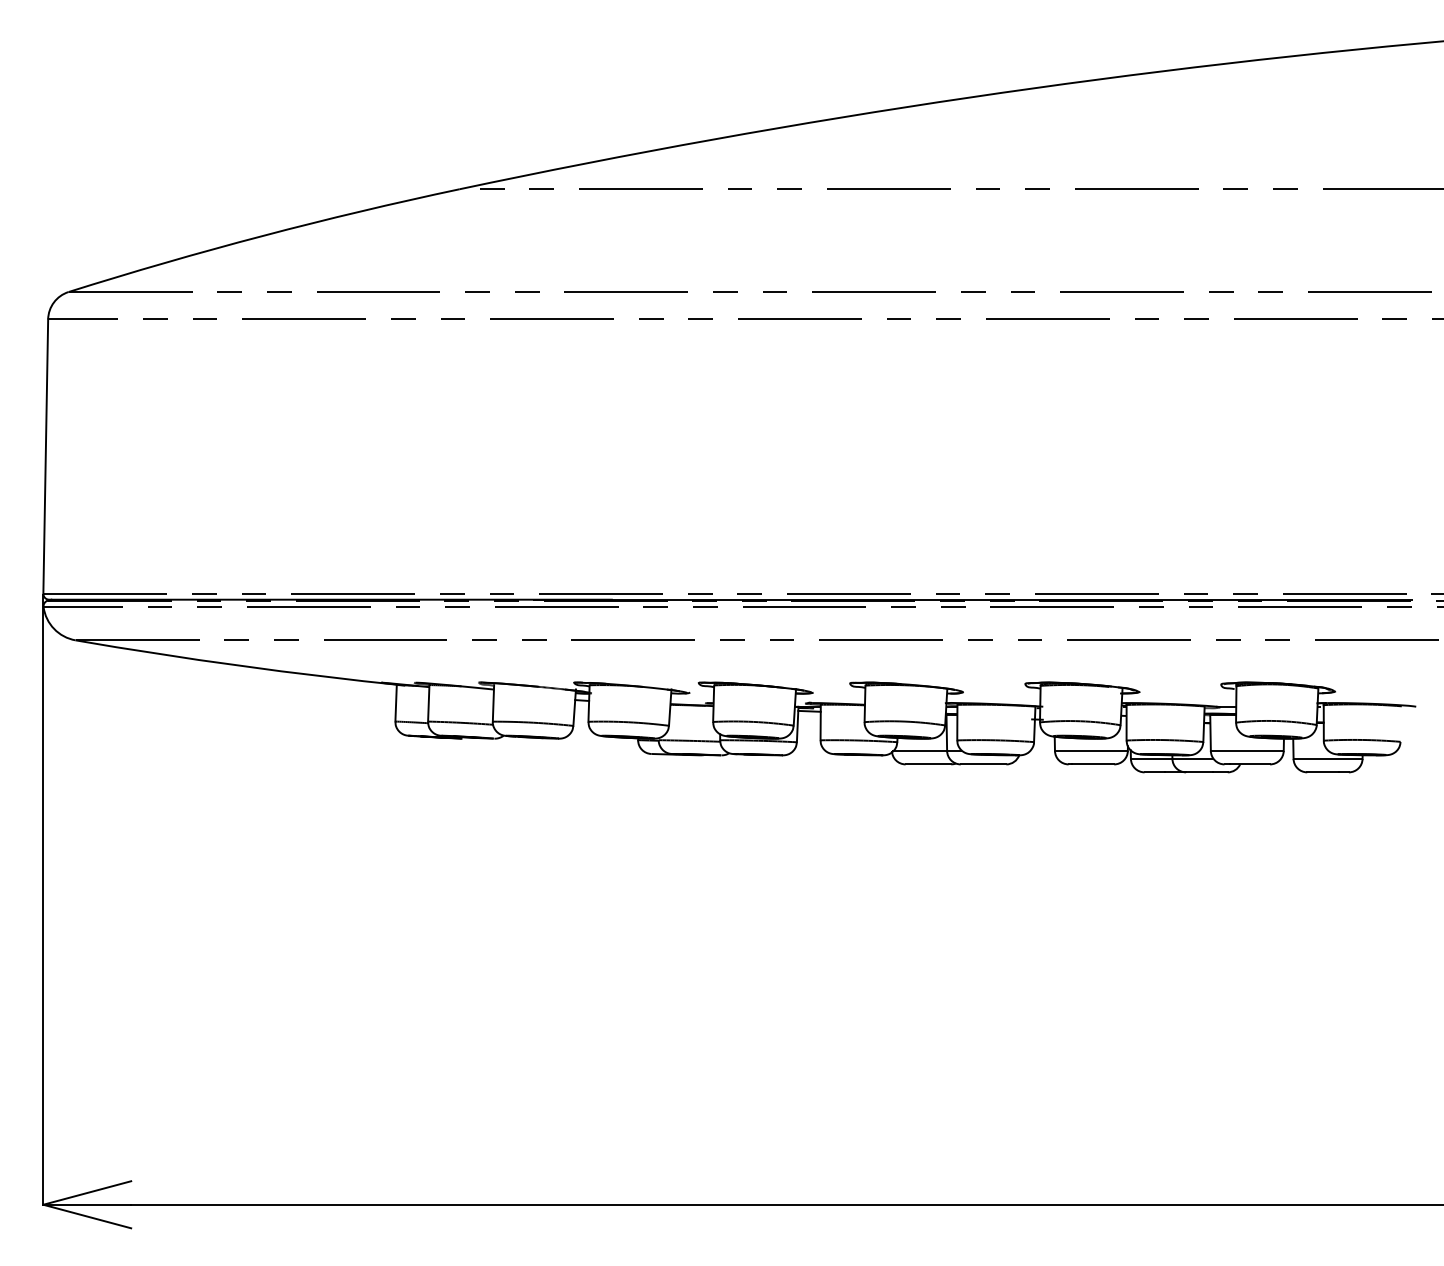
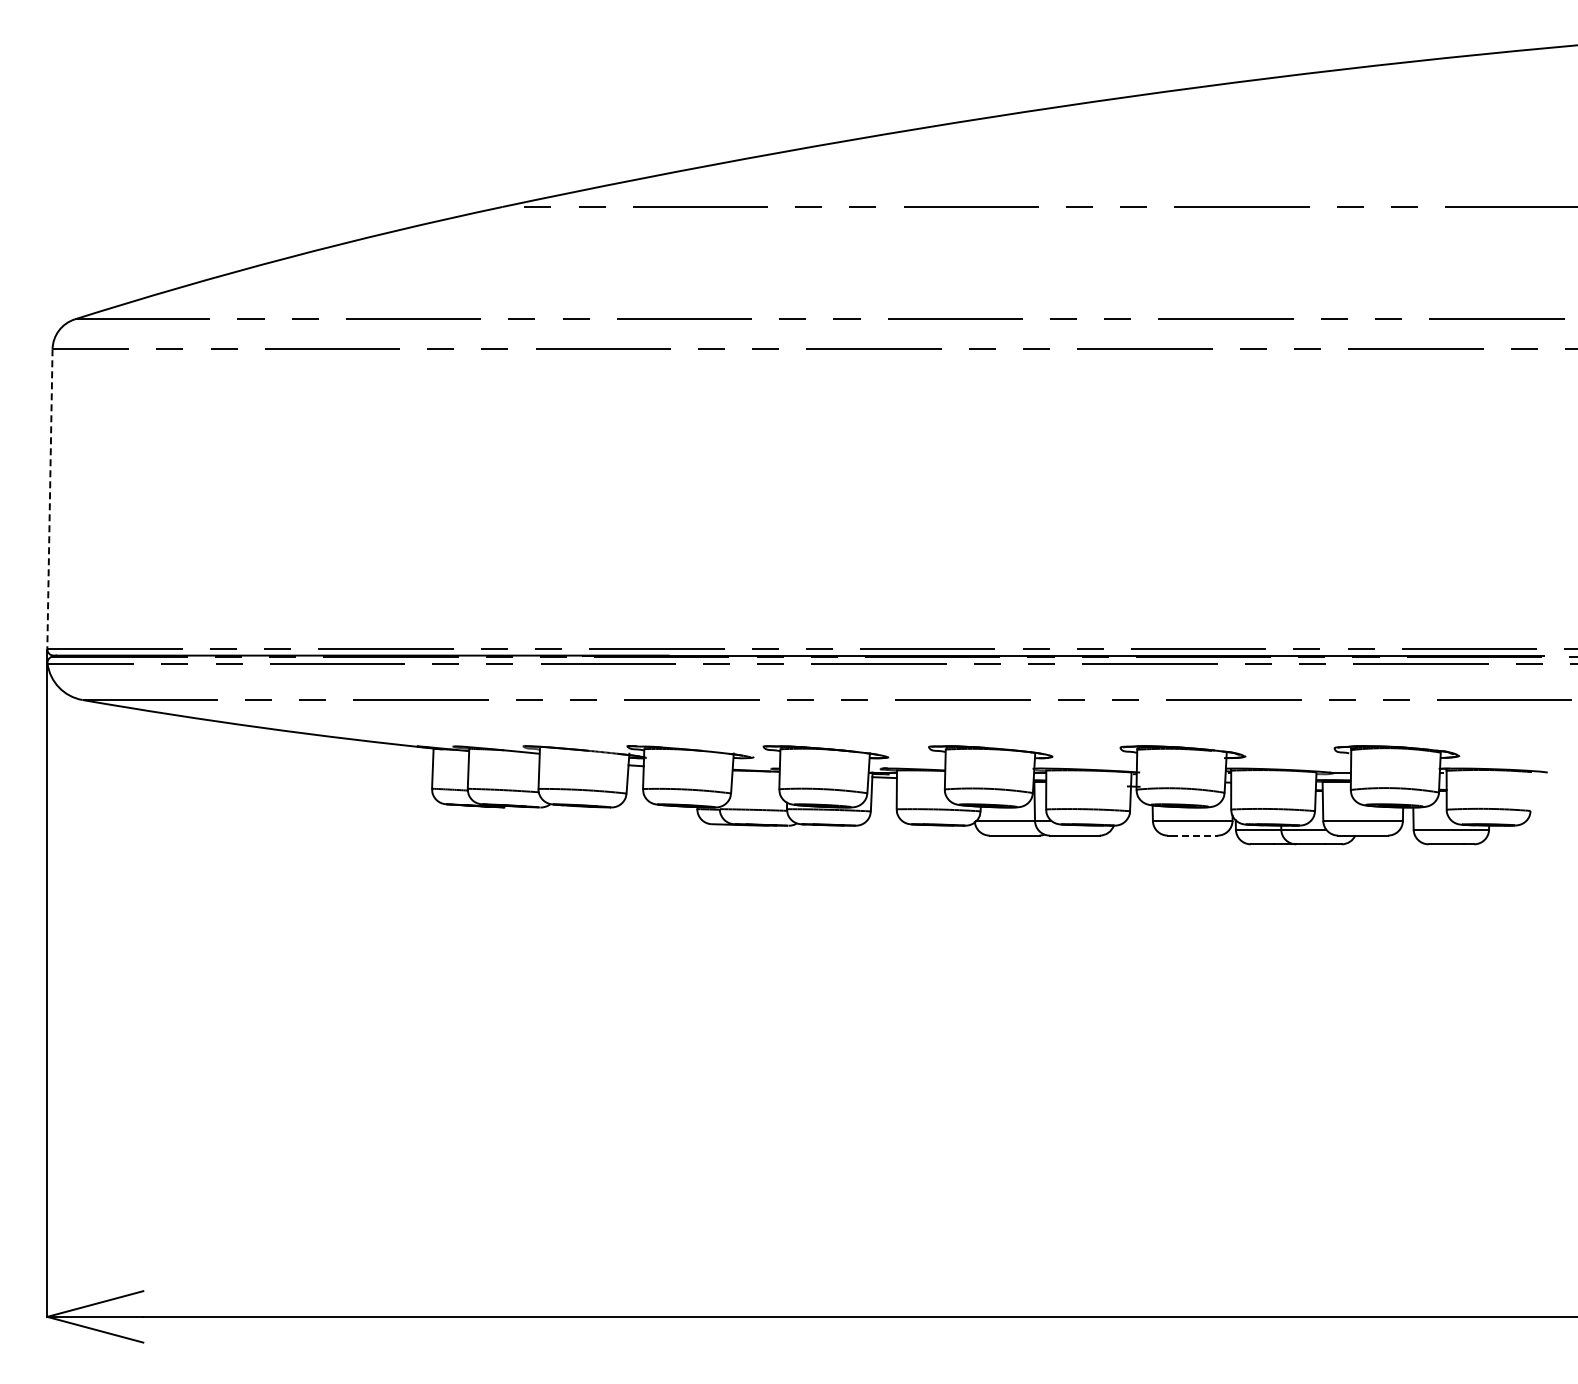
line: (45, 456) -> (49, 499), solid -> dashed
line: (1093, 764) -> (1194, 835), solid -> dashed

